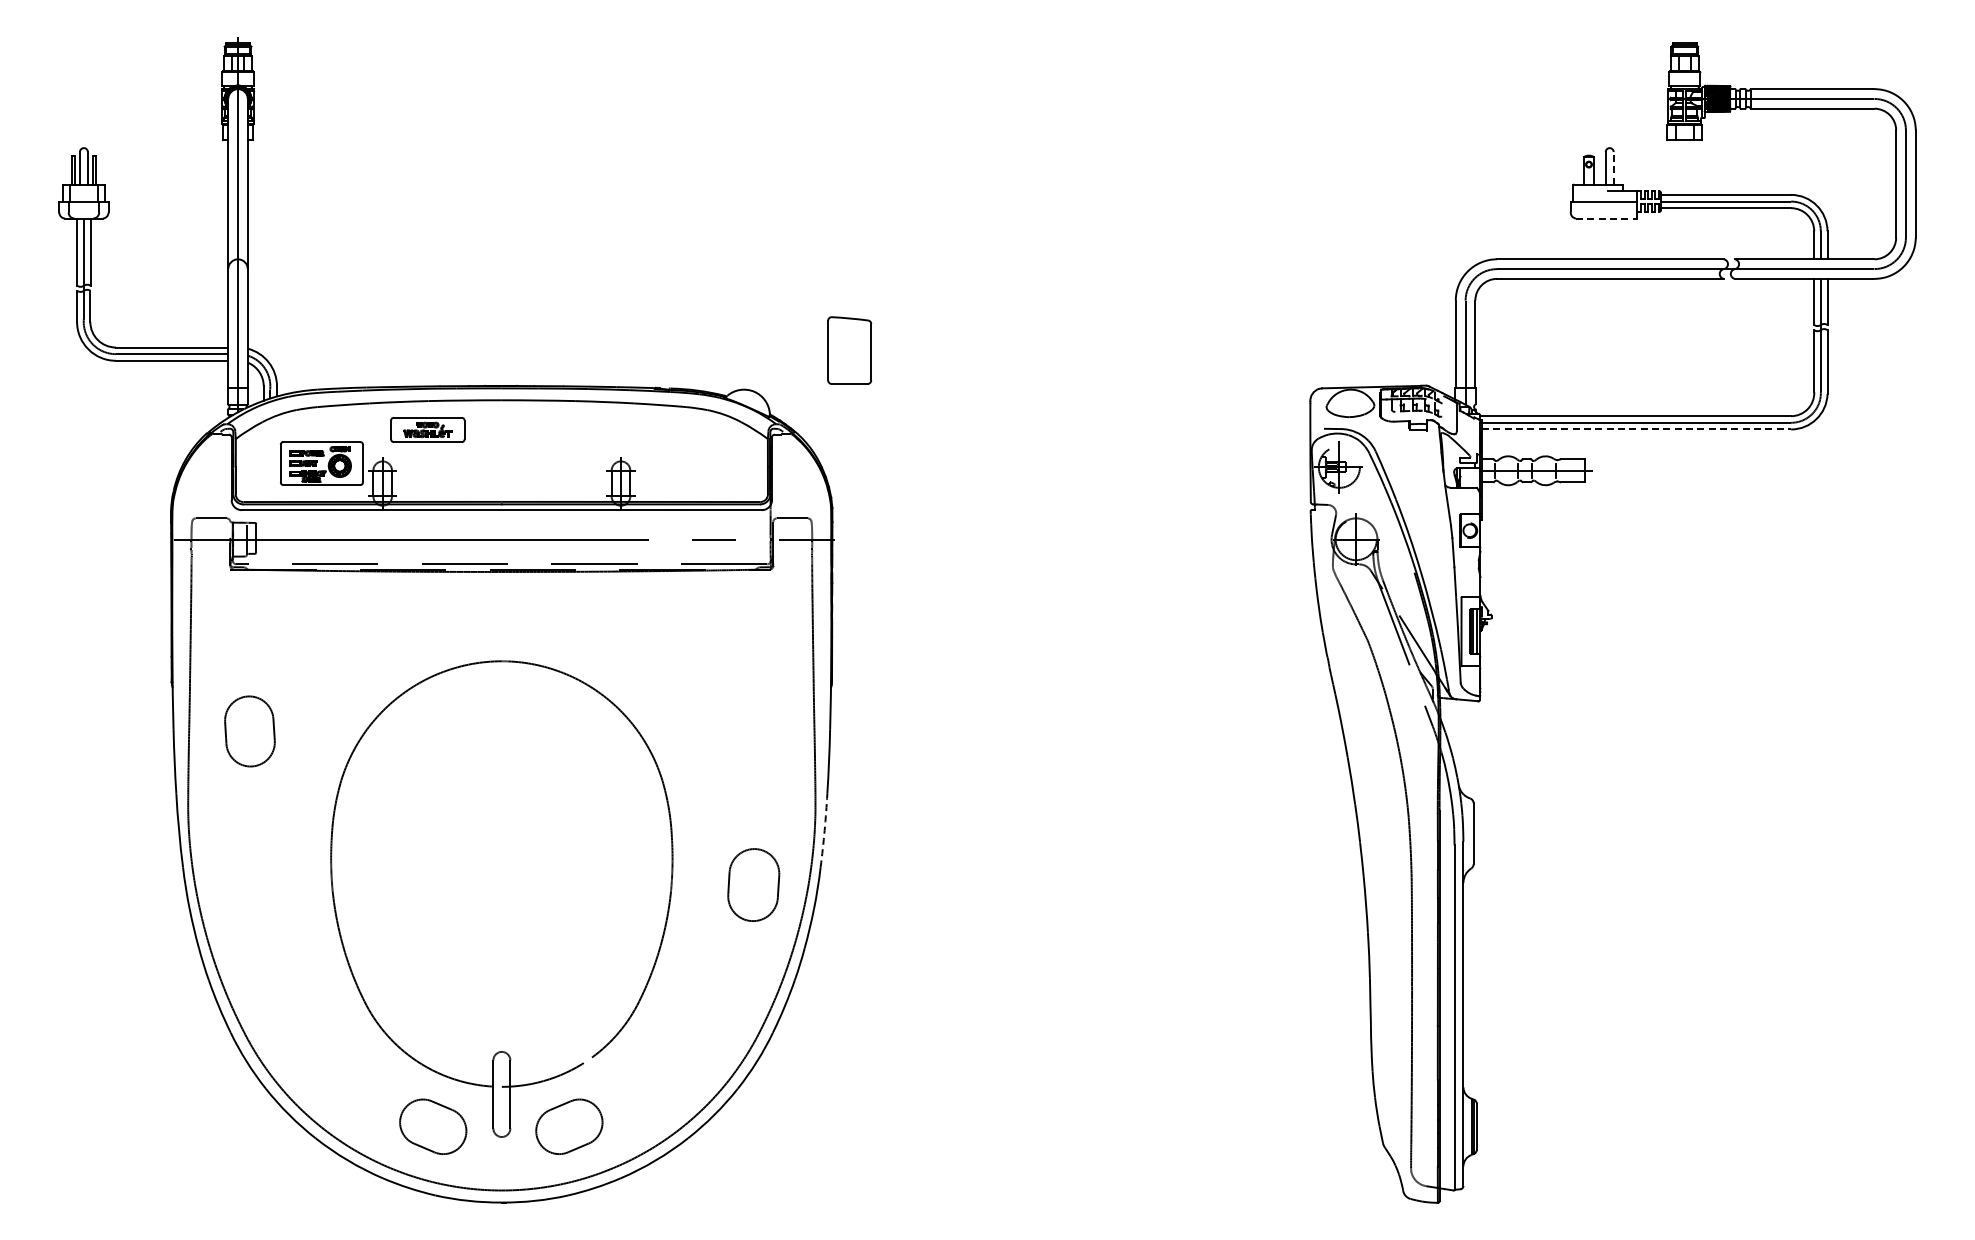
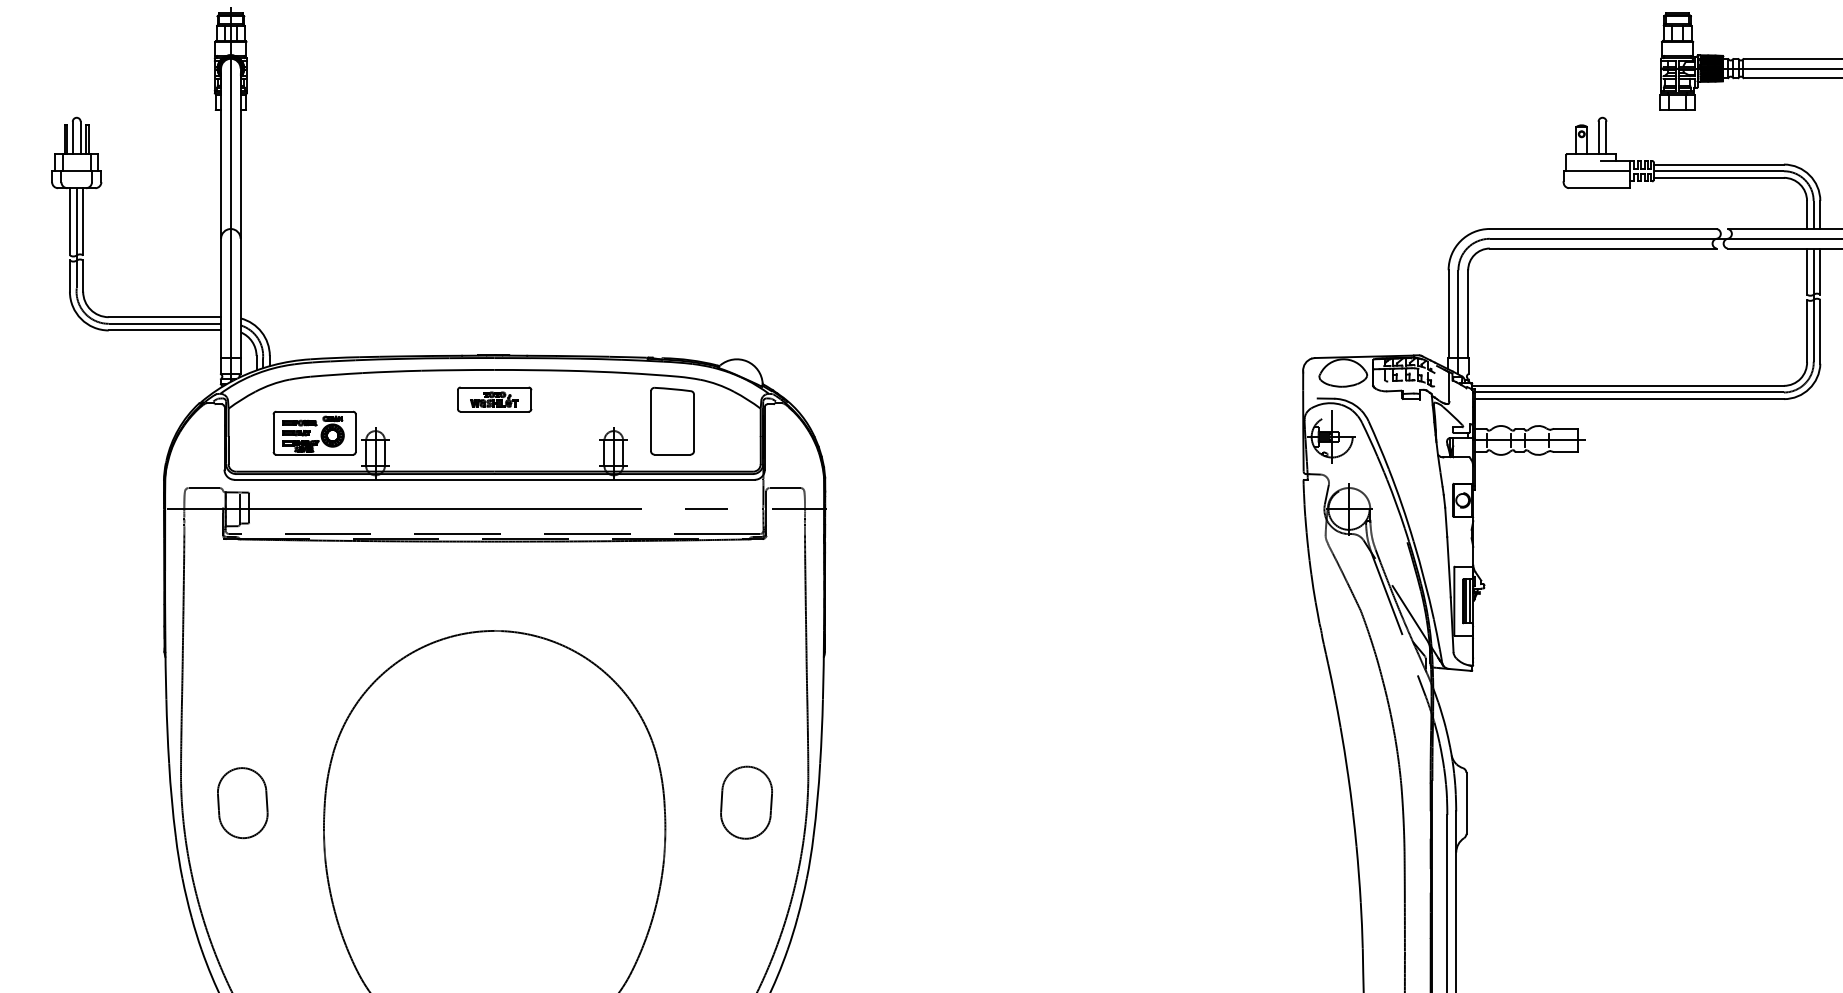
line: (1613, 167) -> (1606, 137), dashed -> solid
line: (1606, 218) -> (1599, 188), dashed -> solid
part: (849, 350) -> (672, 421), moved
part: (427, 429) -> (494, 399), moved
line: (1637, 429) -> (1630, 399), dashed -> solid
part: (249, 731) -> (242, 803), moved
arc: (824, 830) -> (817, 800), dashed -> solid
part: (753, 884) -> (746, 802), moved

